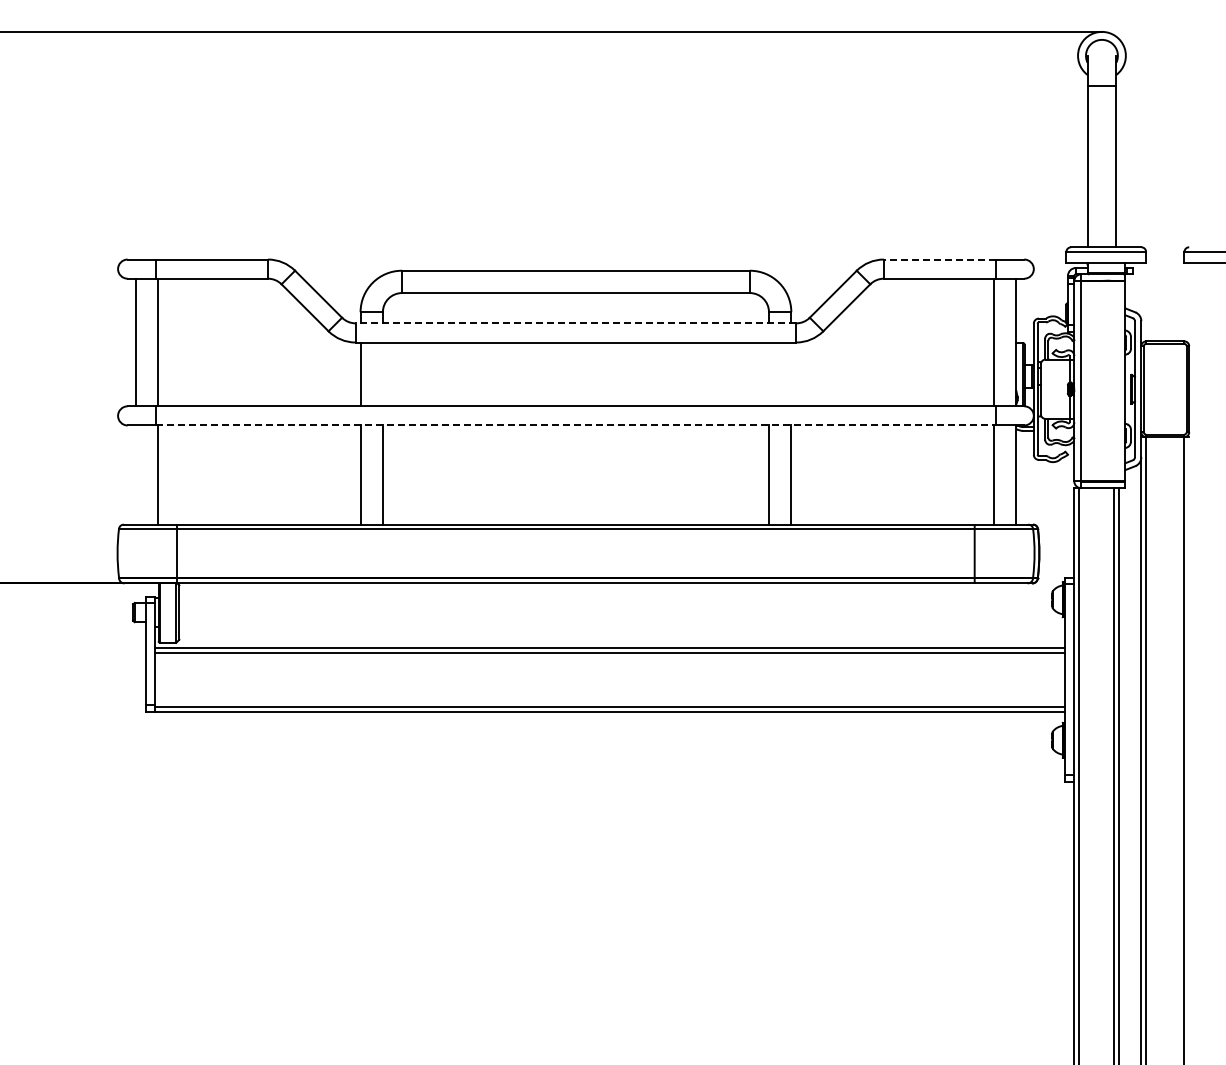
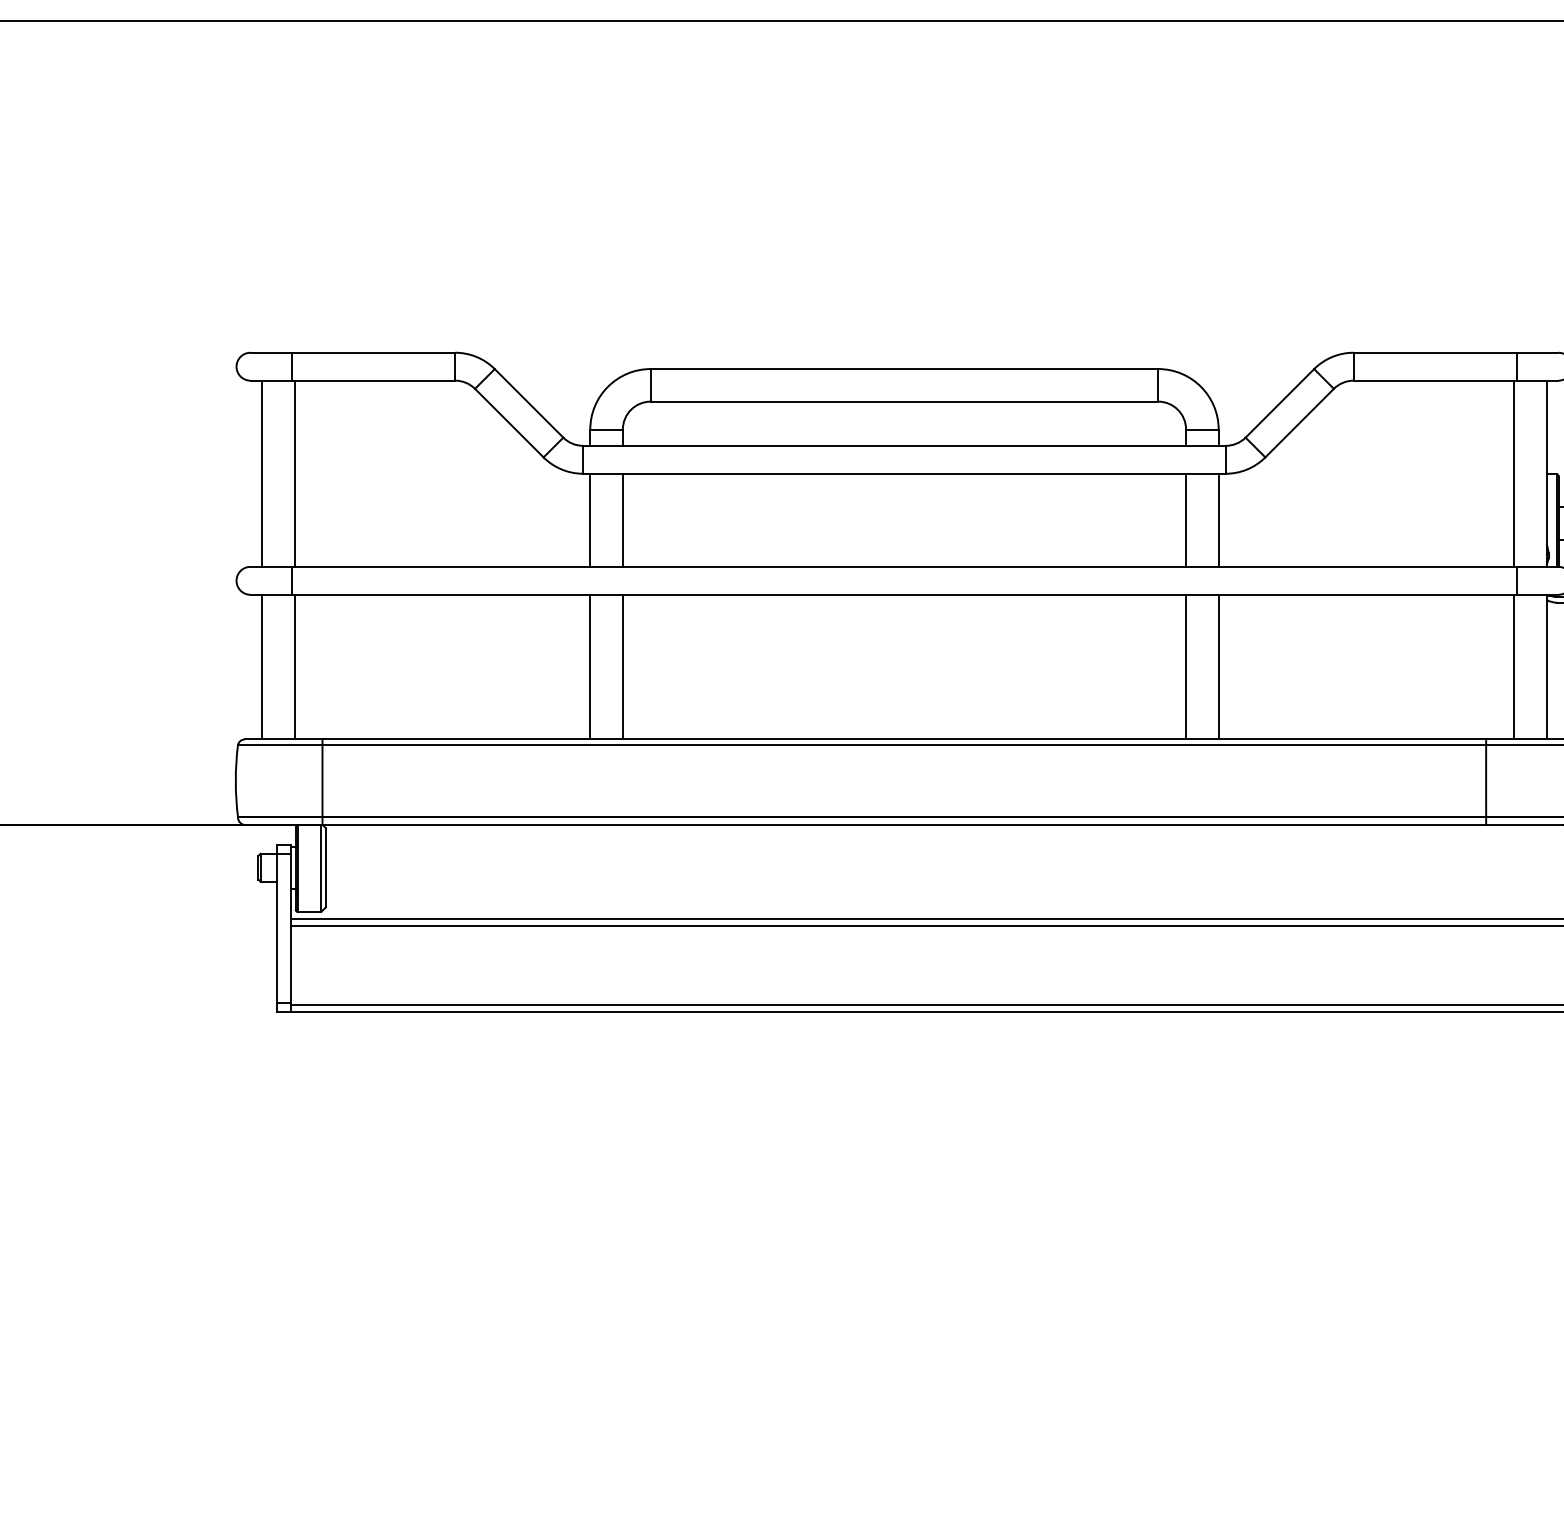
line: (939, 259) -> (1434, 352), dashed -> solid
line: (575, 323) -> (903, 446), dashed -> solid
line: (382, 374) -> (622, 520), added
line: (768, 374) -> (1185, 520), added
line: (791, 374) -> (1218, 520), added
line: (575, 425) -> (903, 594), dashed -> solid
line: (135, 474) -> (261, 666), added

